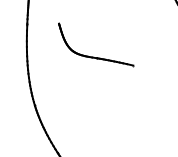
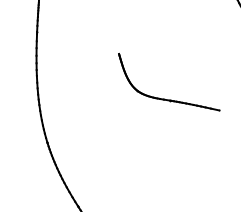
part: (92, 56) -> (164, 98), moved

